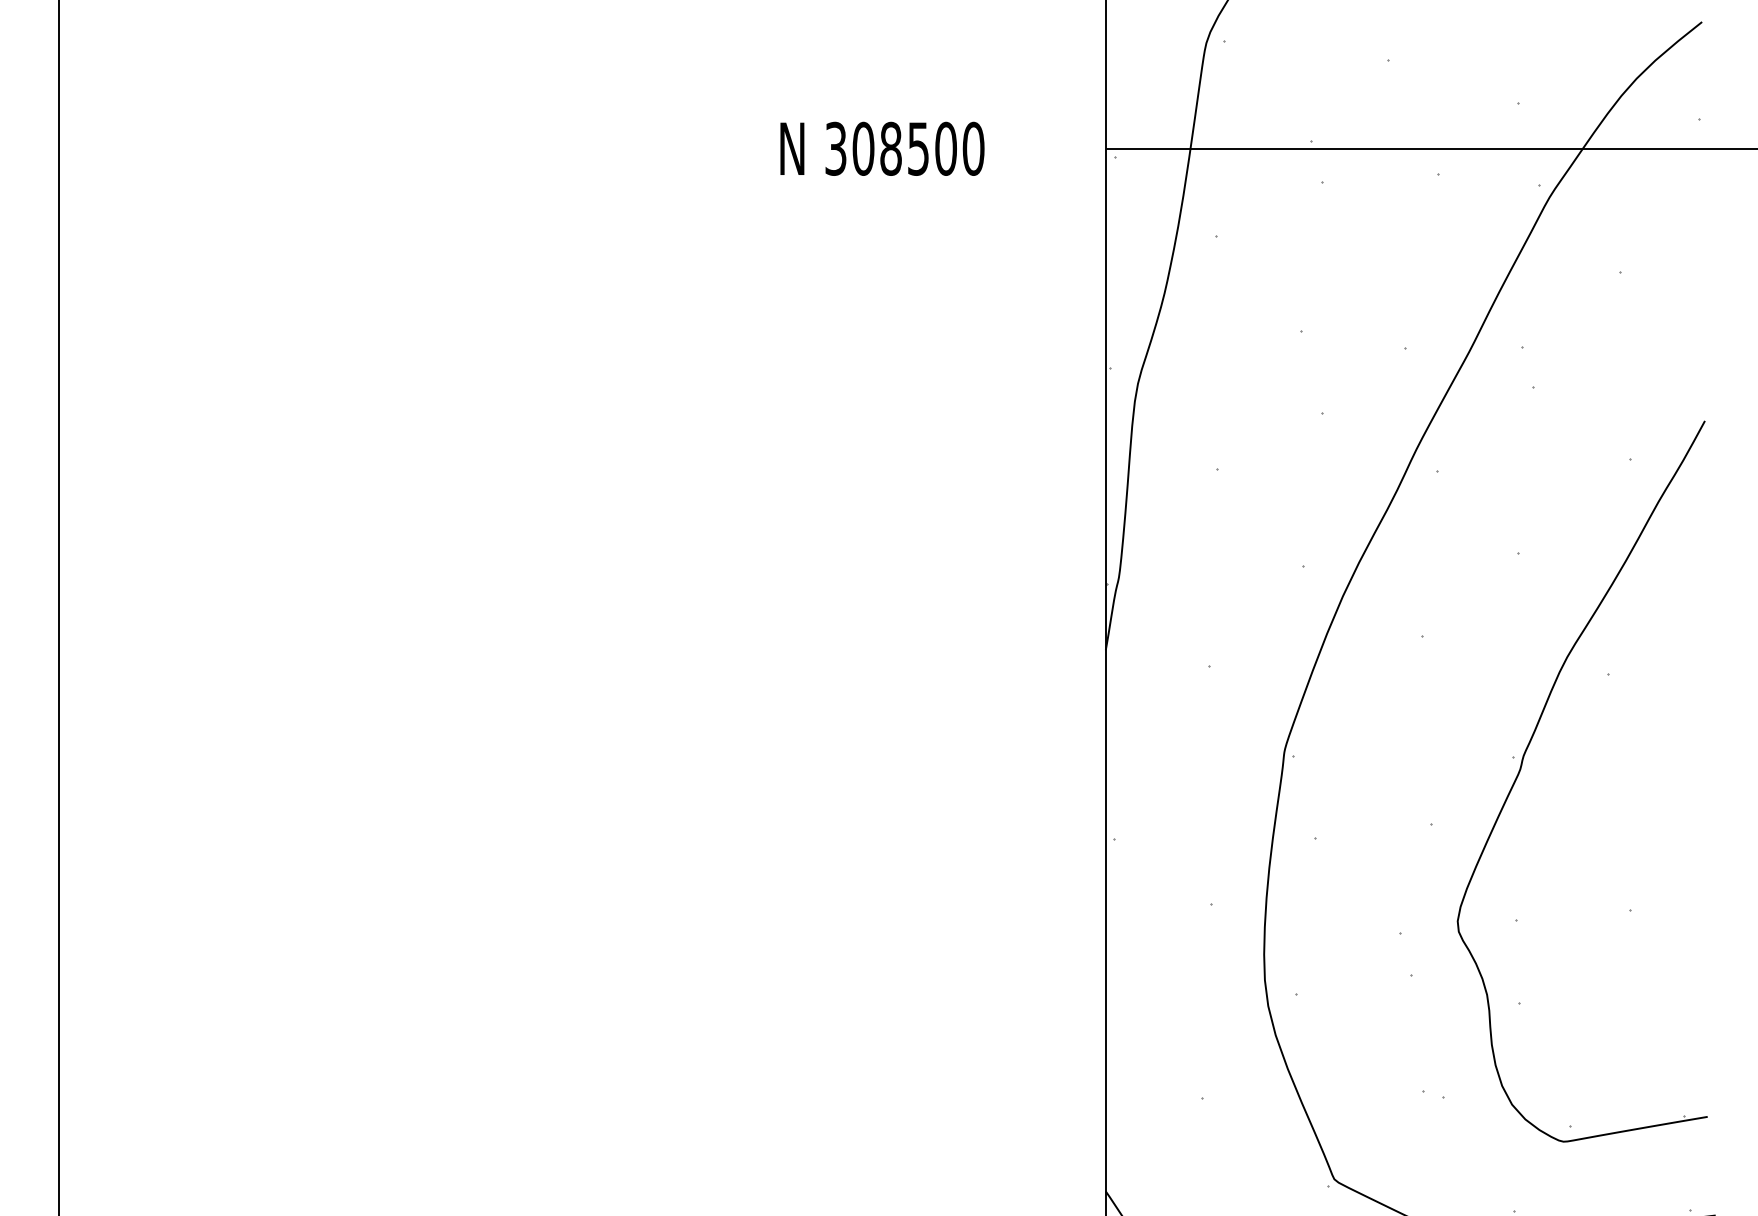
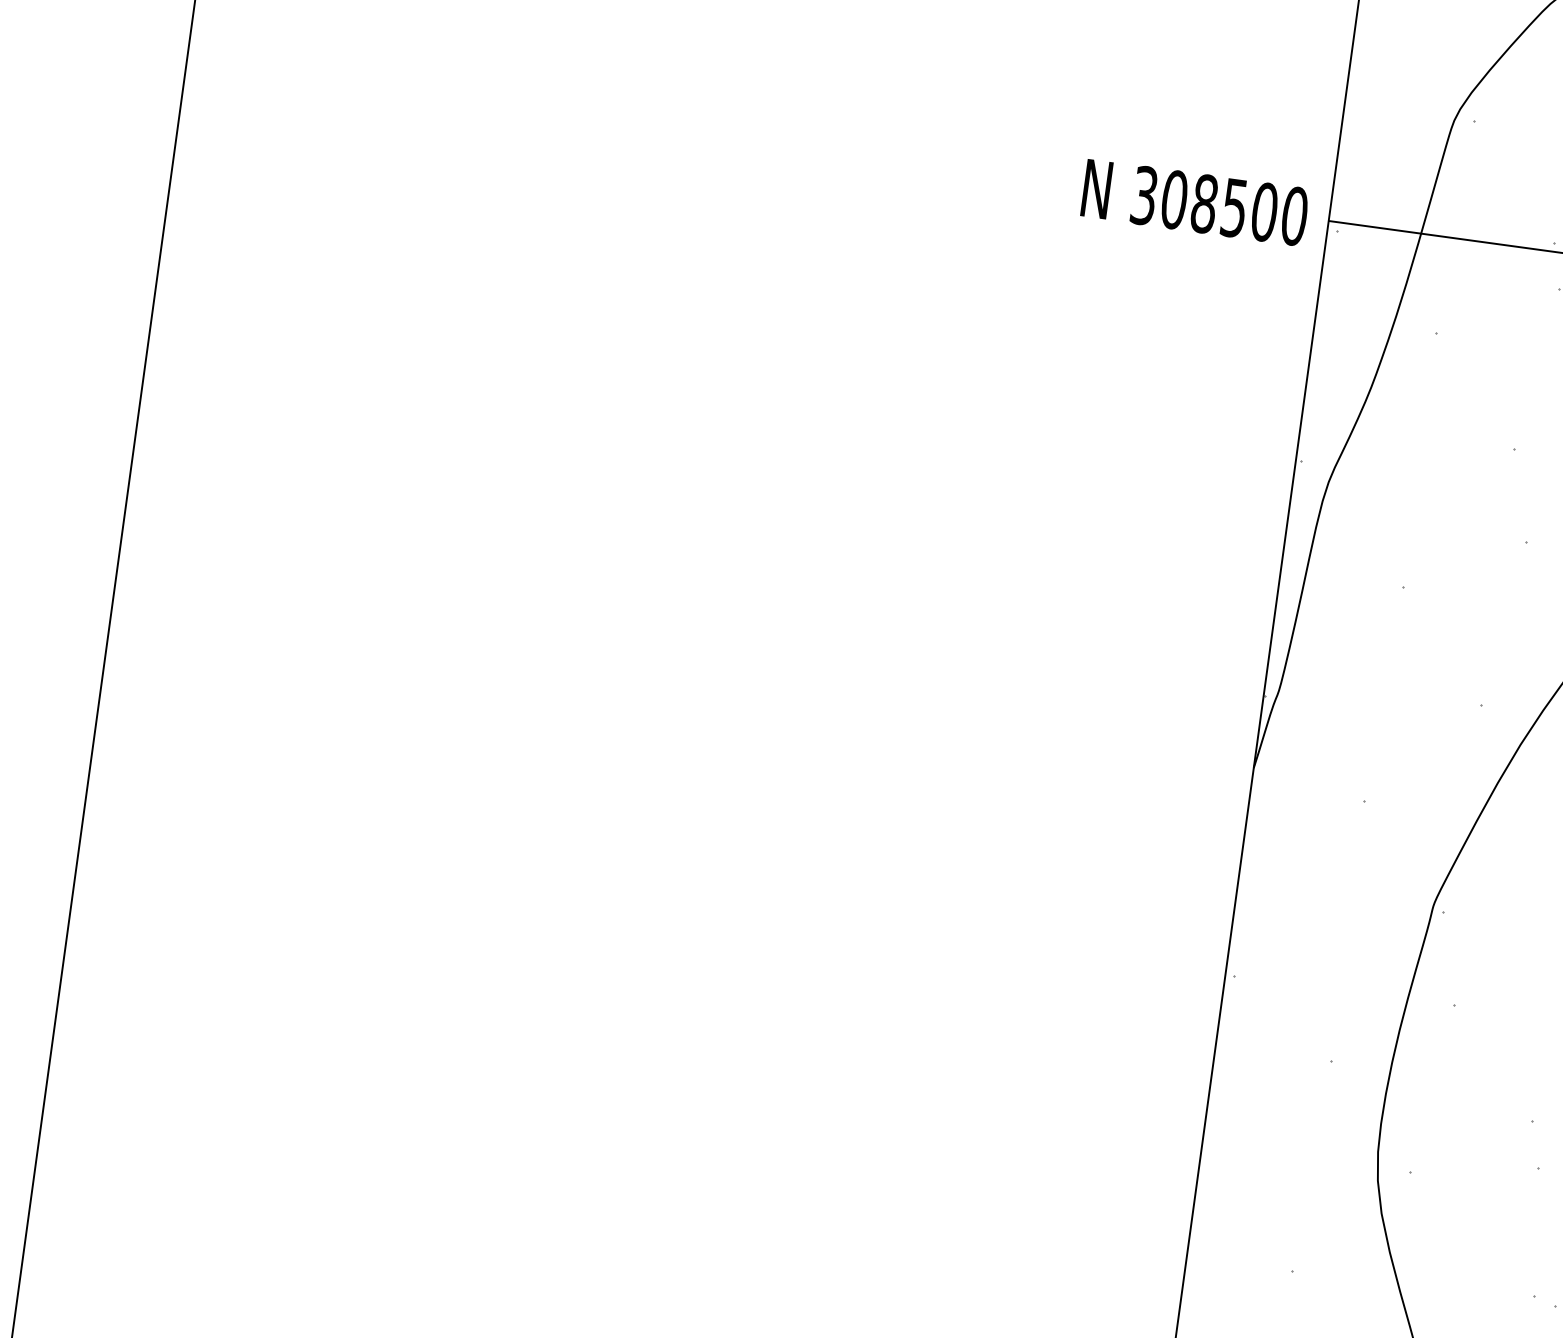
text: (882, 148) -> (1195, 202), moved

